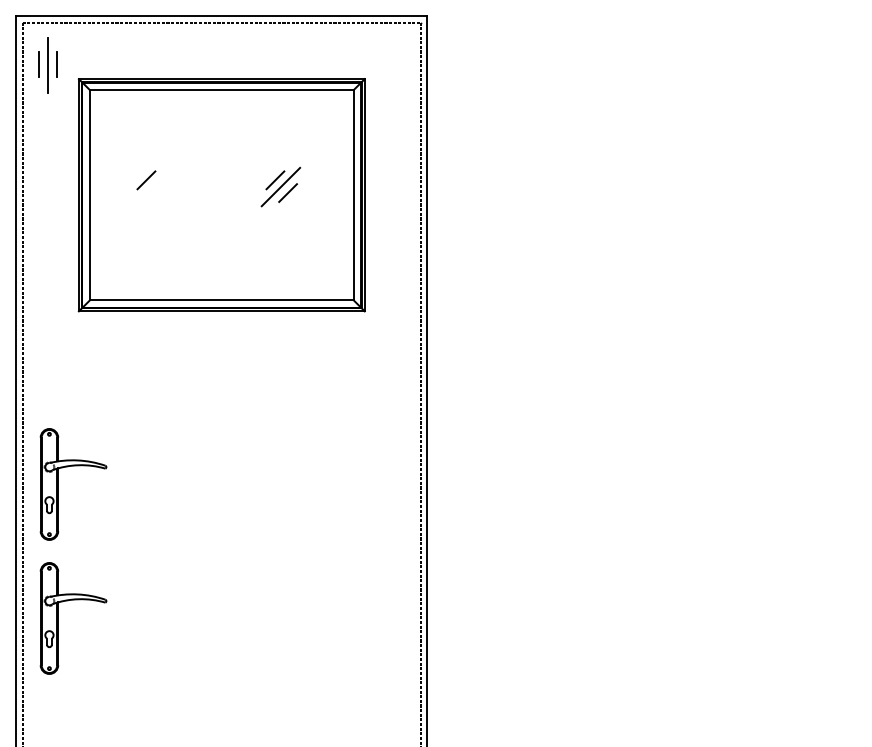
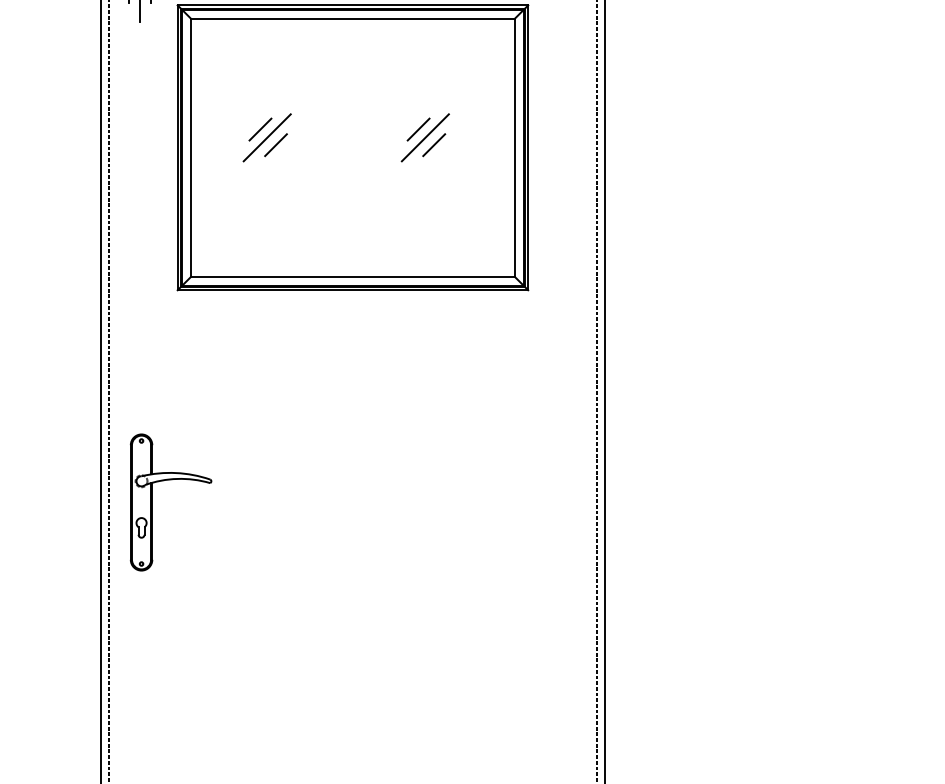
line: (151, 186) -> (266, 137), added
line: (158, 192) -> (275, 144), added
part: (58, 618) -> (152, 666), removed

